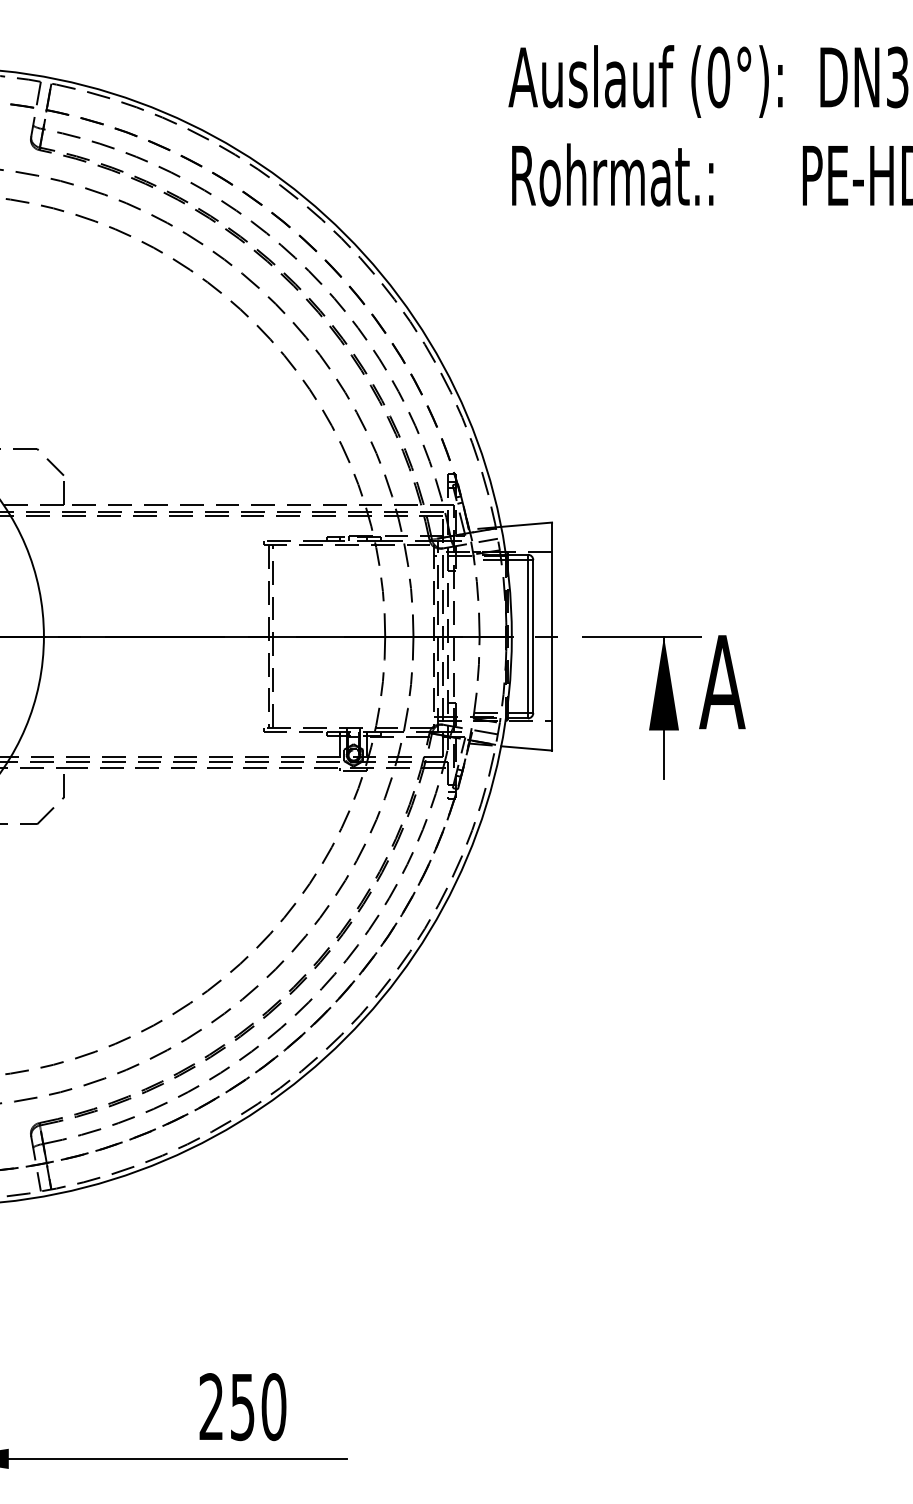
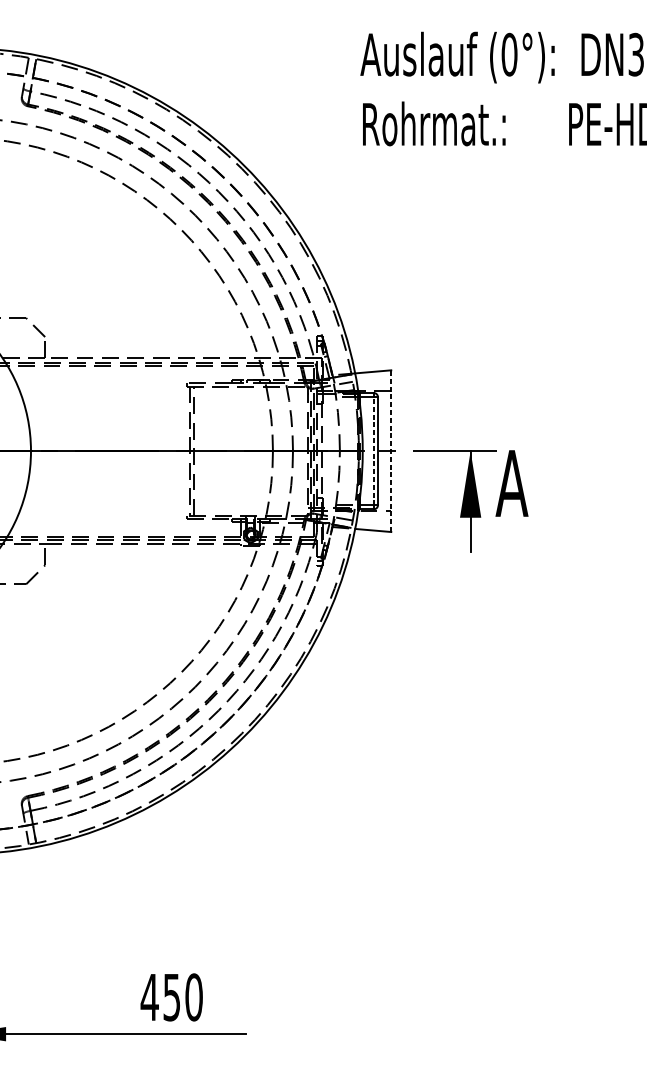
line: (527, 636) -> (373, 451), solid -> dashed
line: (552, 636) -> (391, 451), solid -> dashed
text: (211, 1406) -> (149, 997), 250 -> 450

